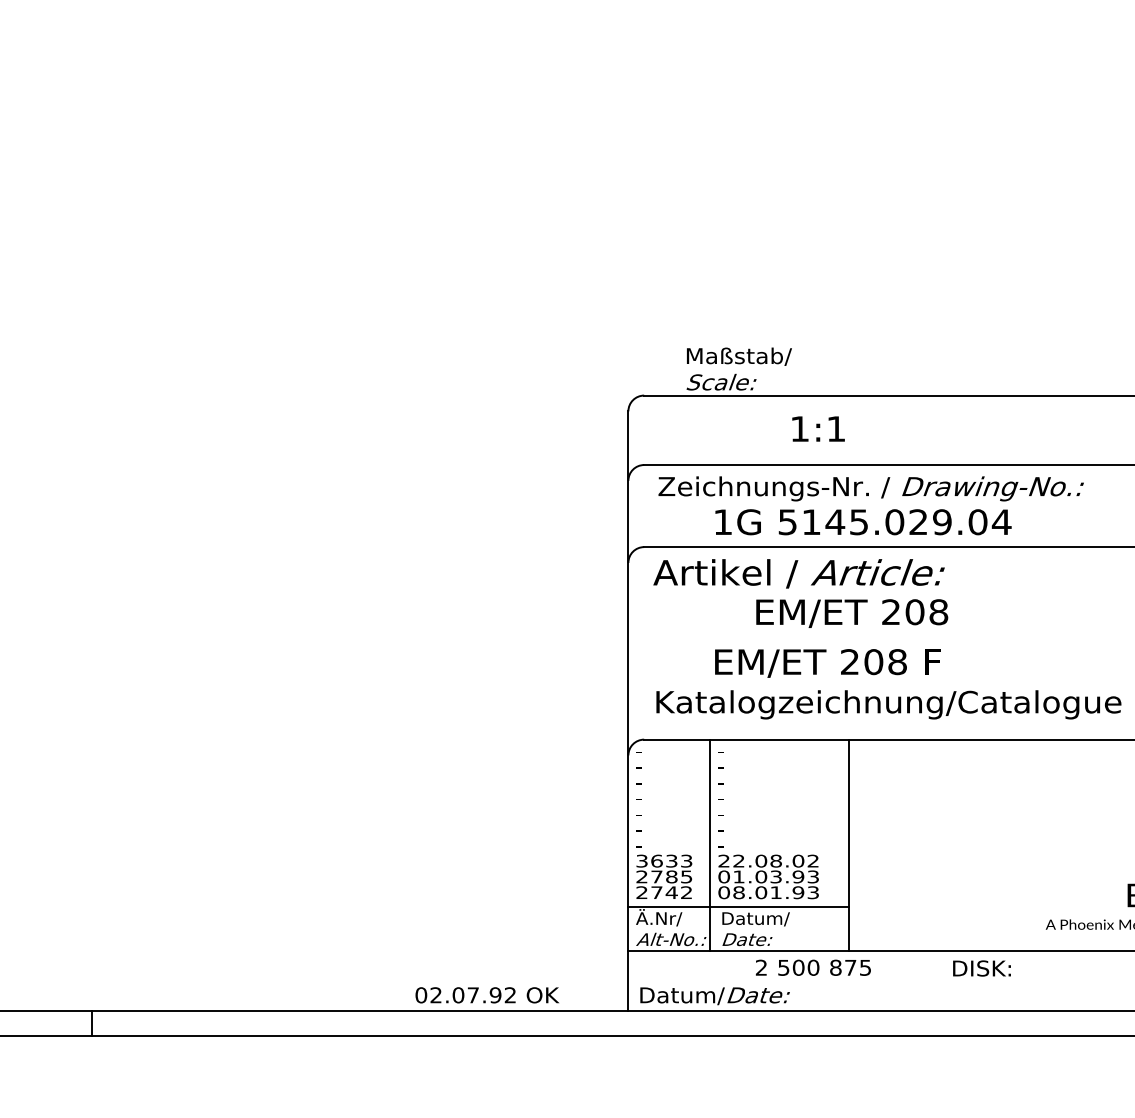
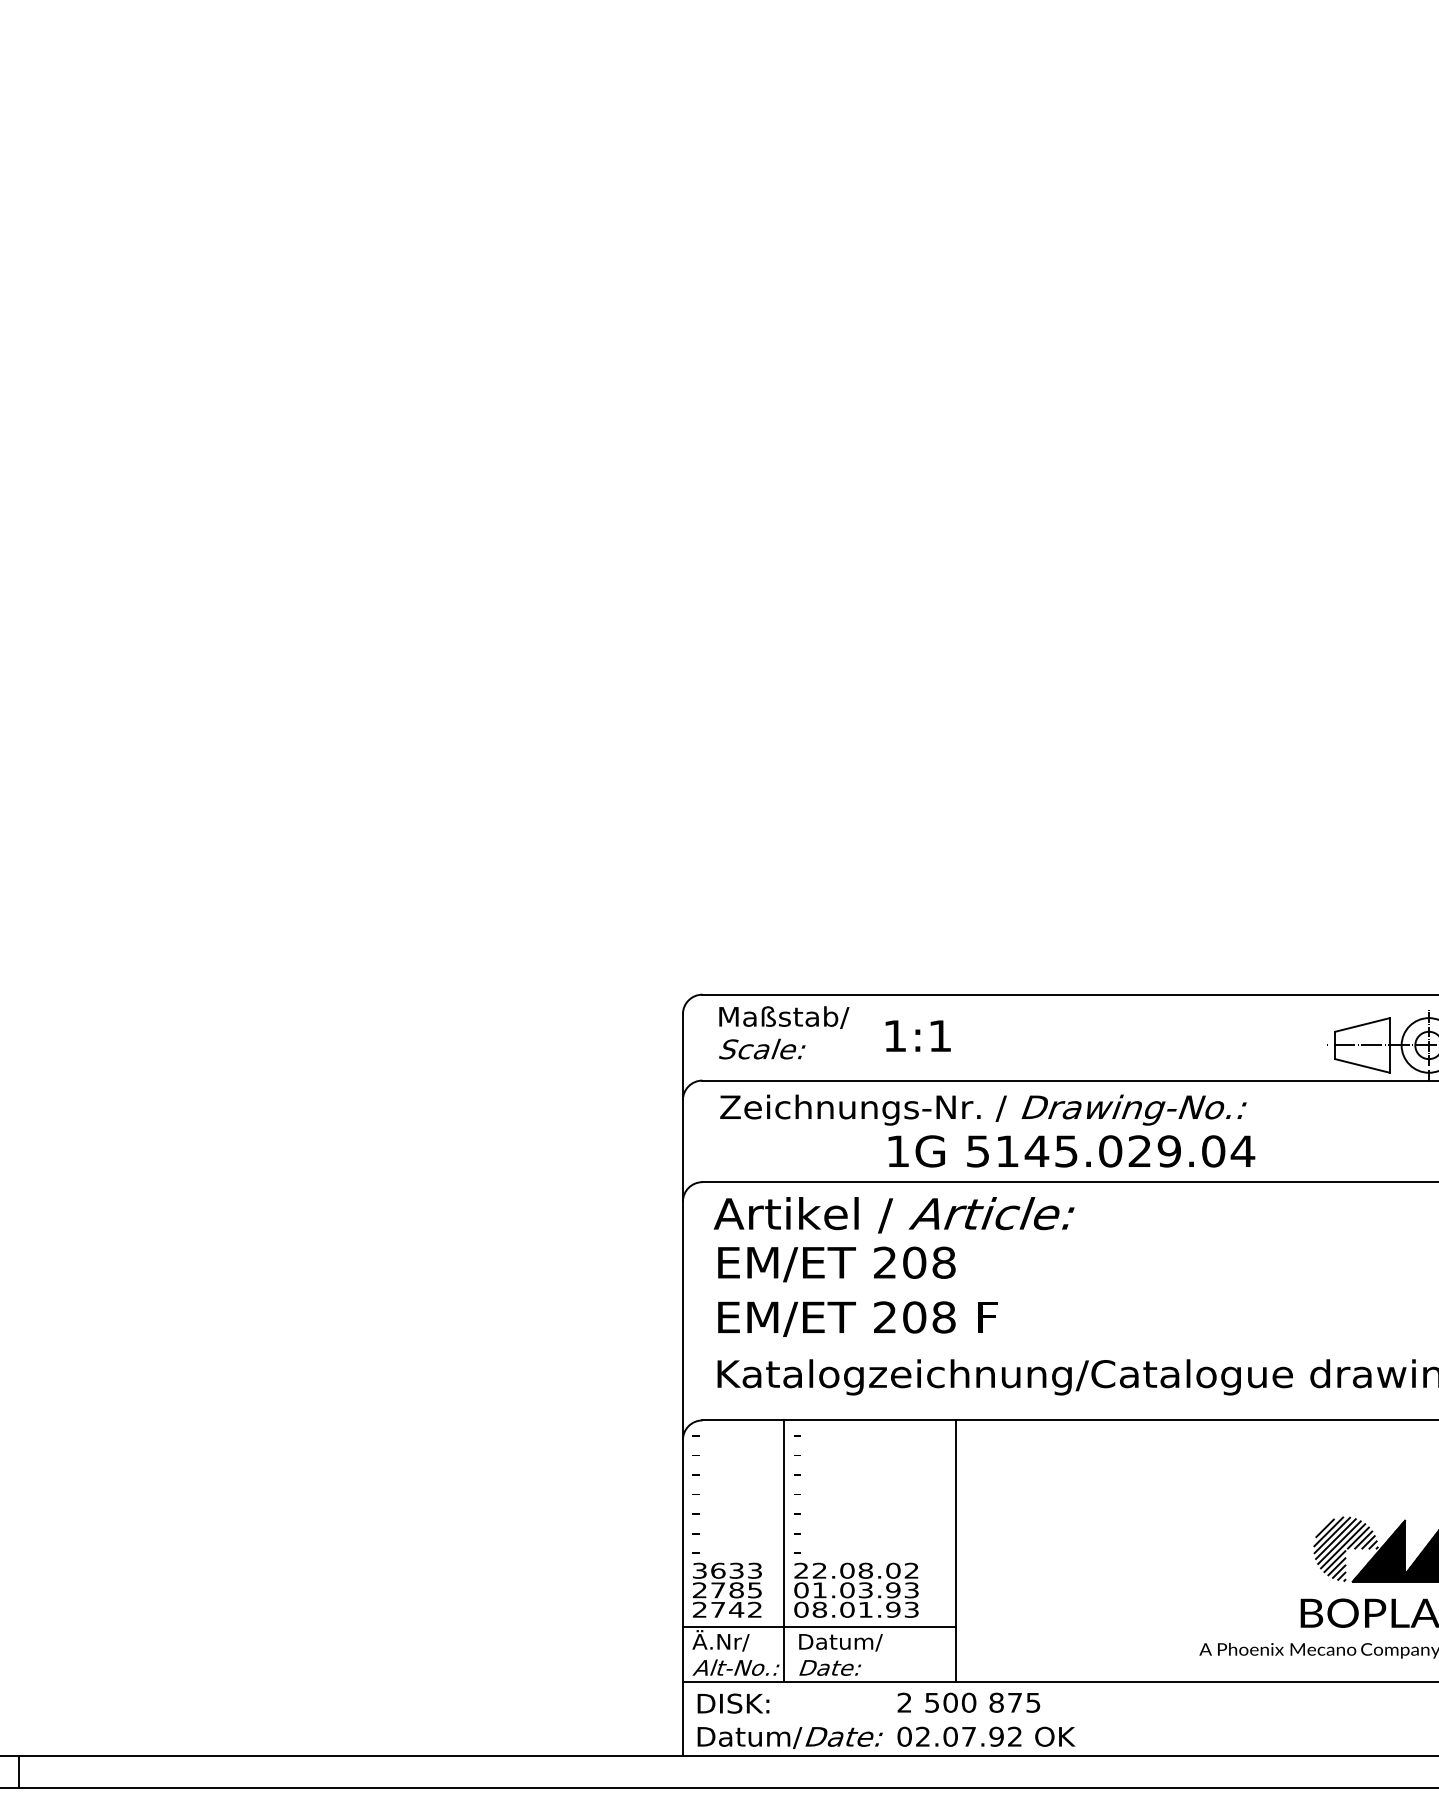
text: (739, 368) -> (784, 1032), moved
text: (863, 522) -> (1071, 1151), moved
text: (851, 613) -> (836, 1264), moved
text: (827, 662) -> (857, 1318), moved
text: (813, 967) -> (968, 1702), moved
text: (981, 968) -> (733, 1703), moved
text: (487, 995) -> (986, 1736), moved

